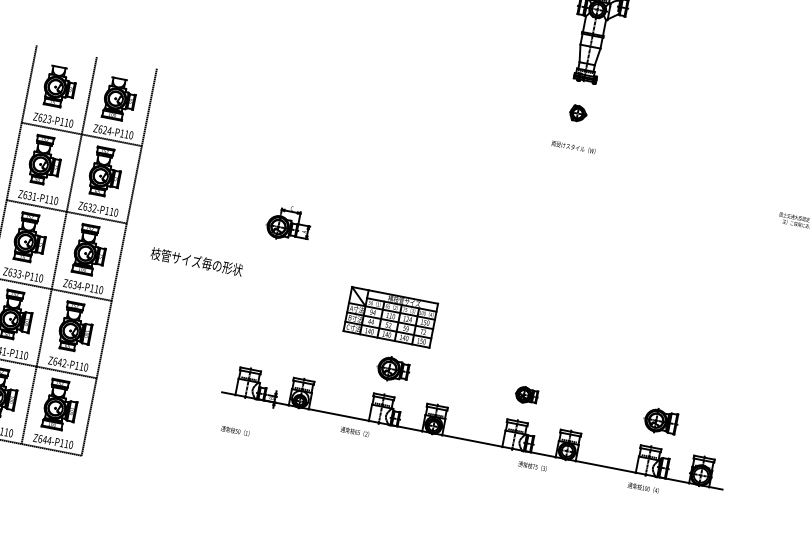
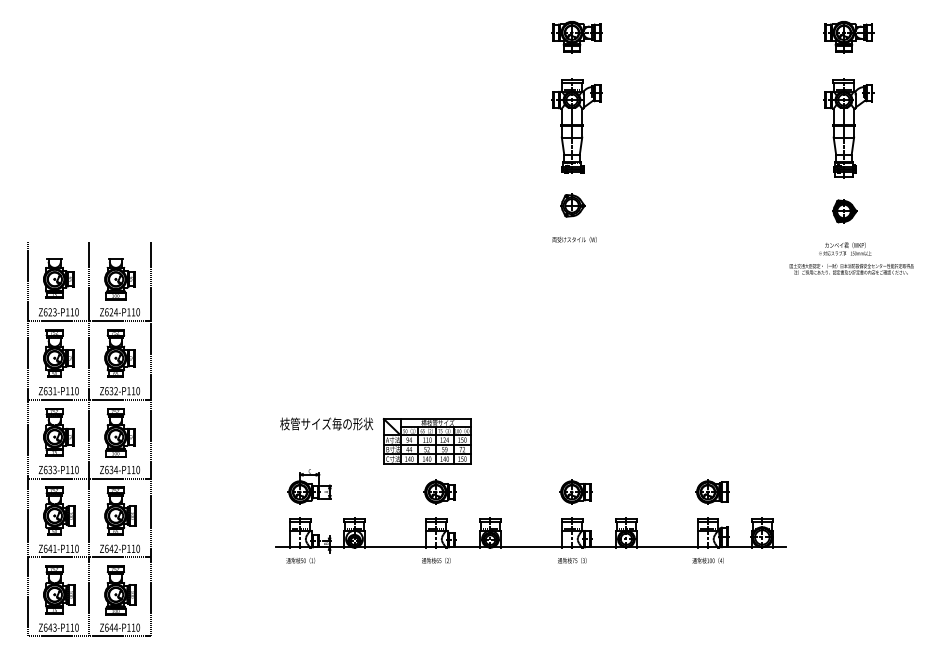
part: (578, 113) -> (572, 205), size x1.43
part: (288, 223) -> (309, 486), moved
text: (196, 261) -> (326, 423), moved
part: (526, 394) -> (575, 491), size x1.43
text: (235, 430) -> (300, 560), moved
text: (355, 431) -> (436, 560), moved
text: (532, 466) -> (572, 560), moved

